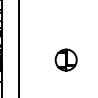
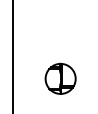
part: (66, 59) -> (60, 78), size x1.43

